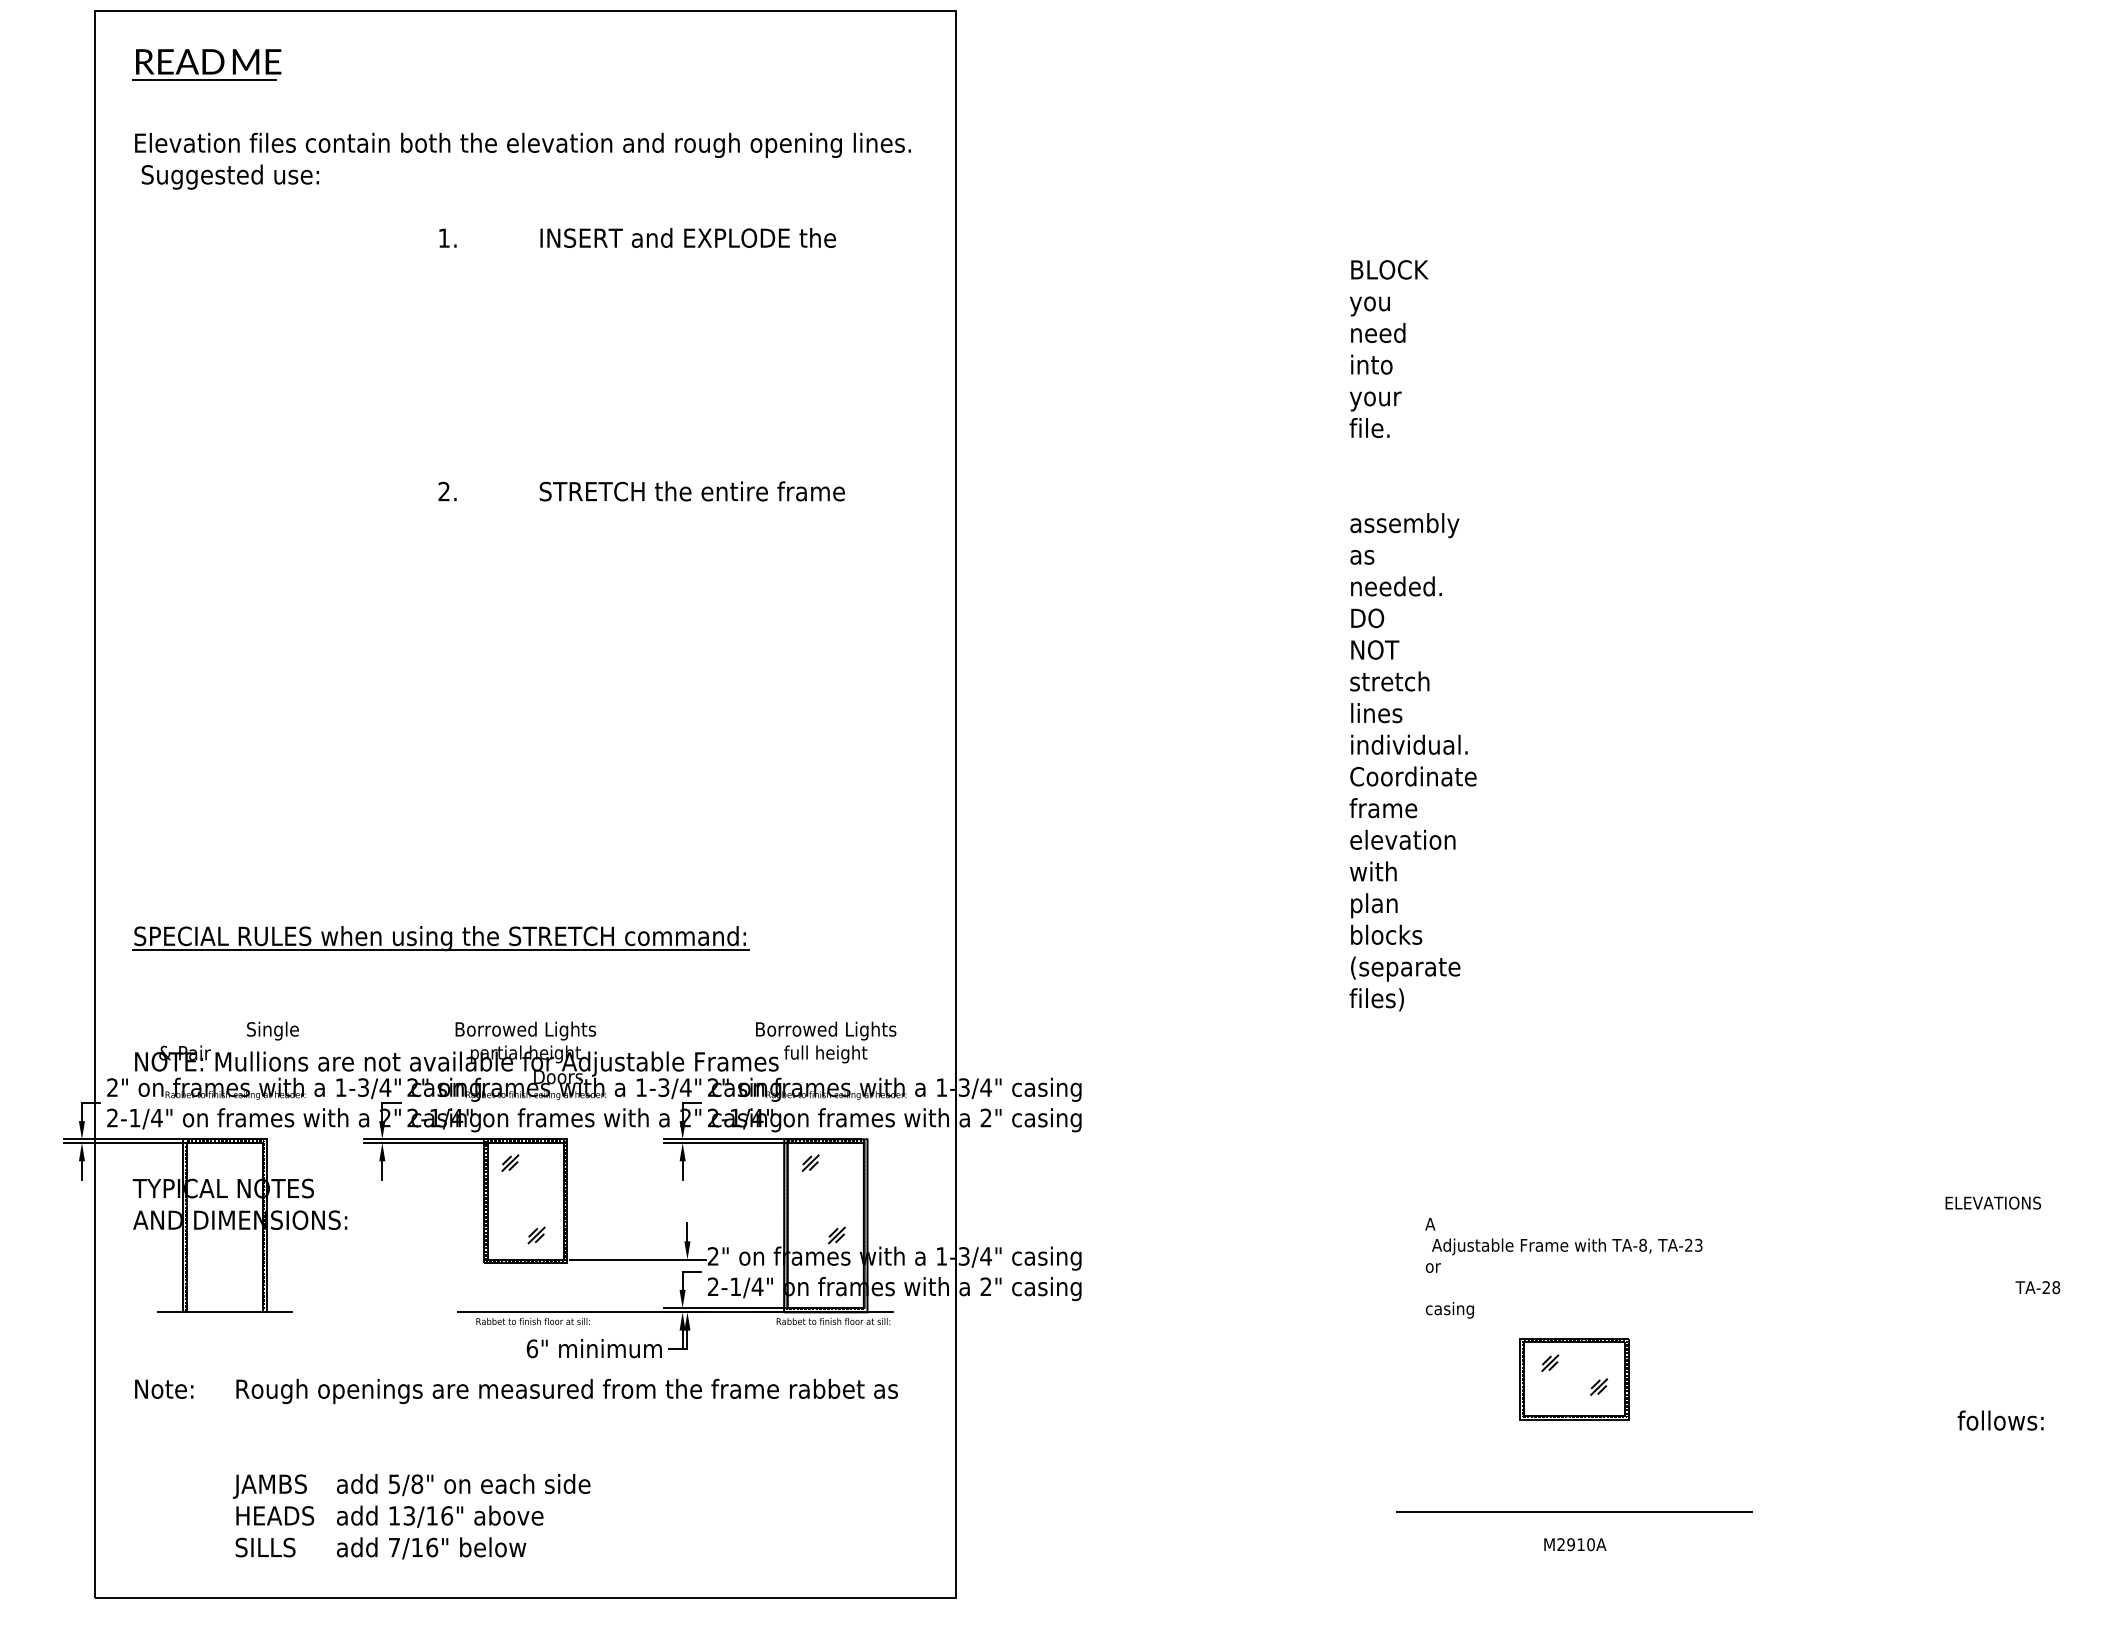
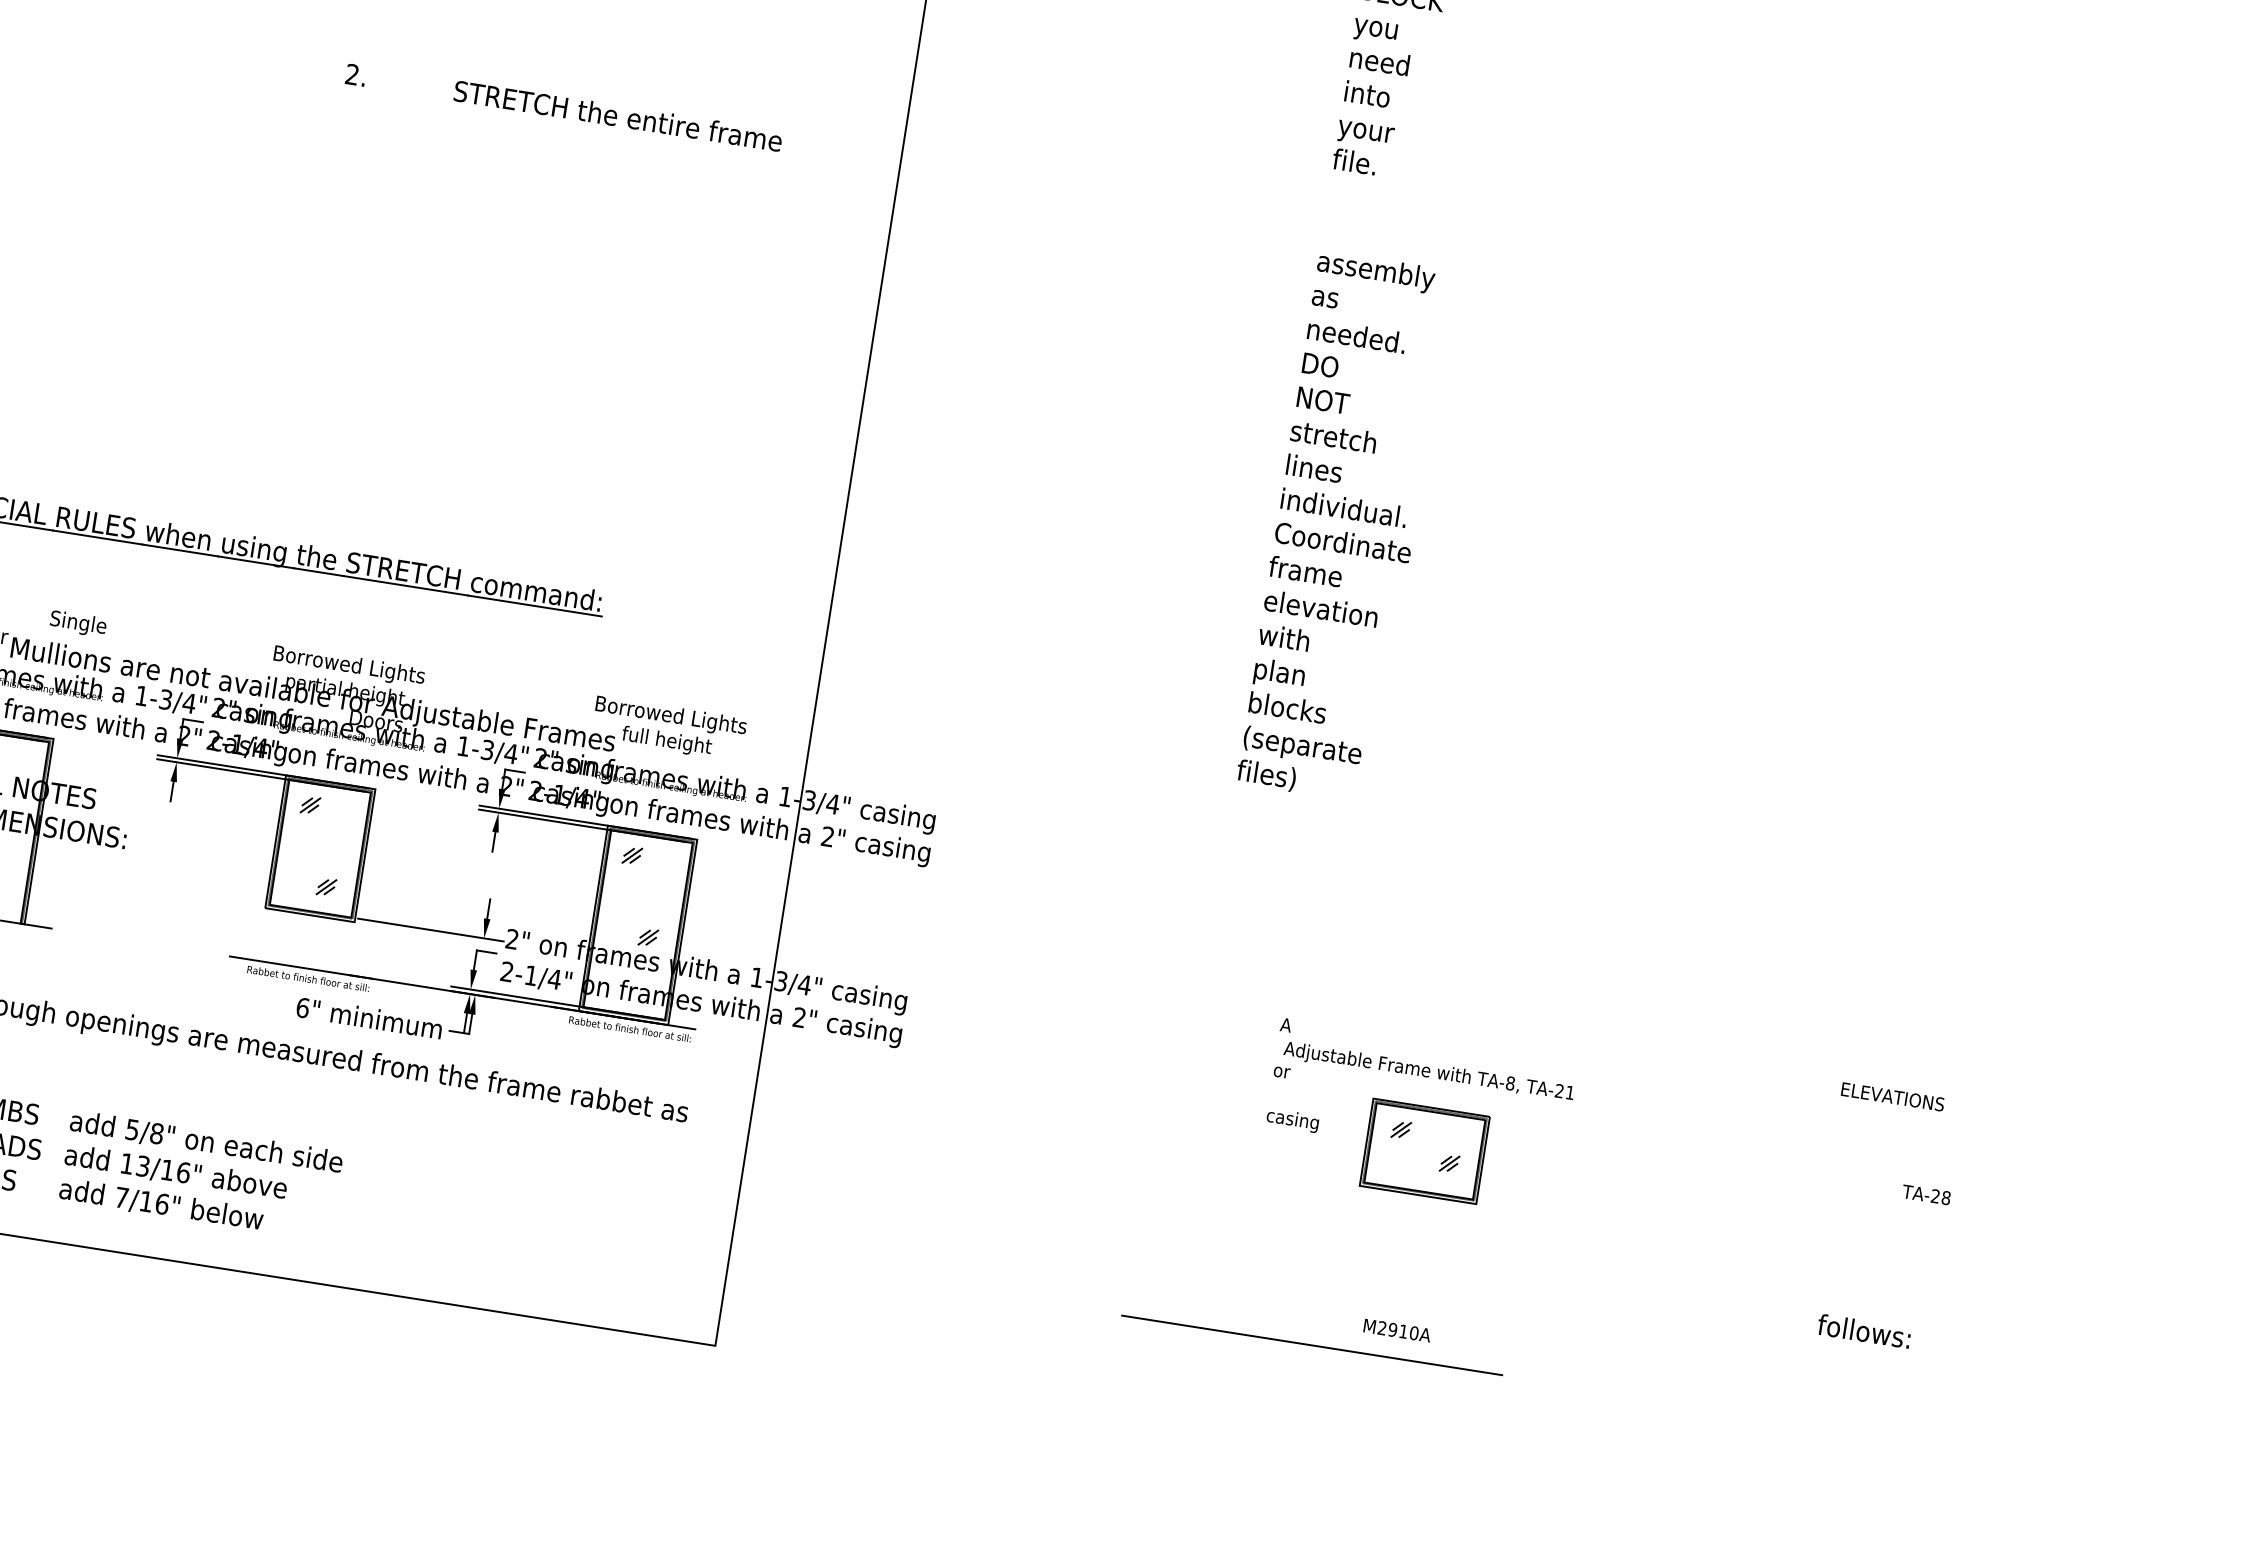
text: (1698, 1244) -> (1570, 1091), TA-23 -> TA-21
part: (1574, 1379) -> (1424, 1151), moved
line: (1574, 1511) -> (1312, 1344), moved
text: (1575, 1544) -> (1397, 1330), moved

